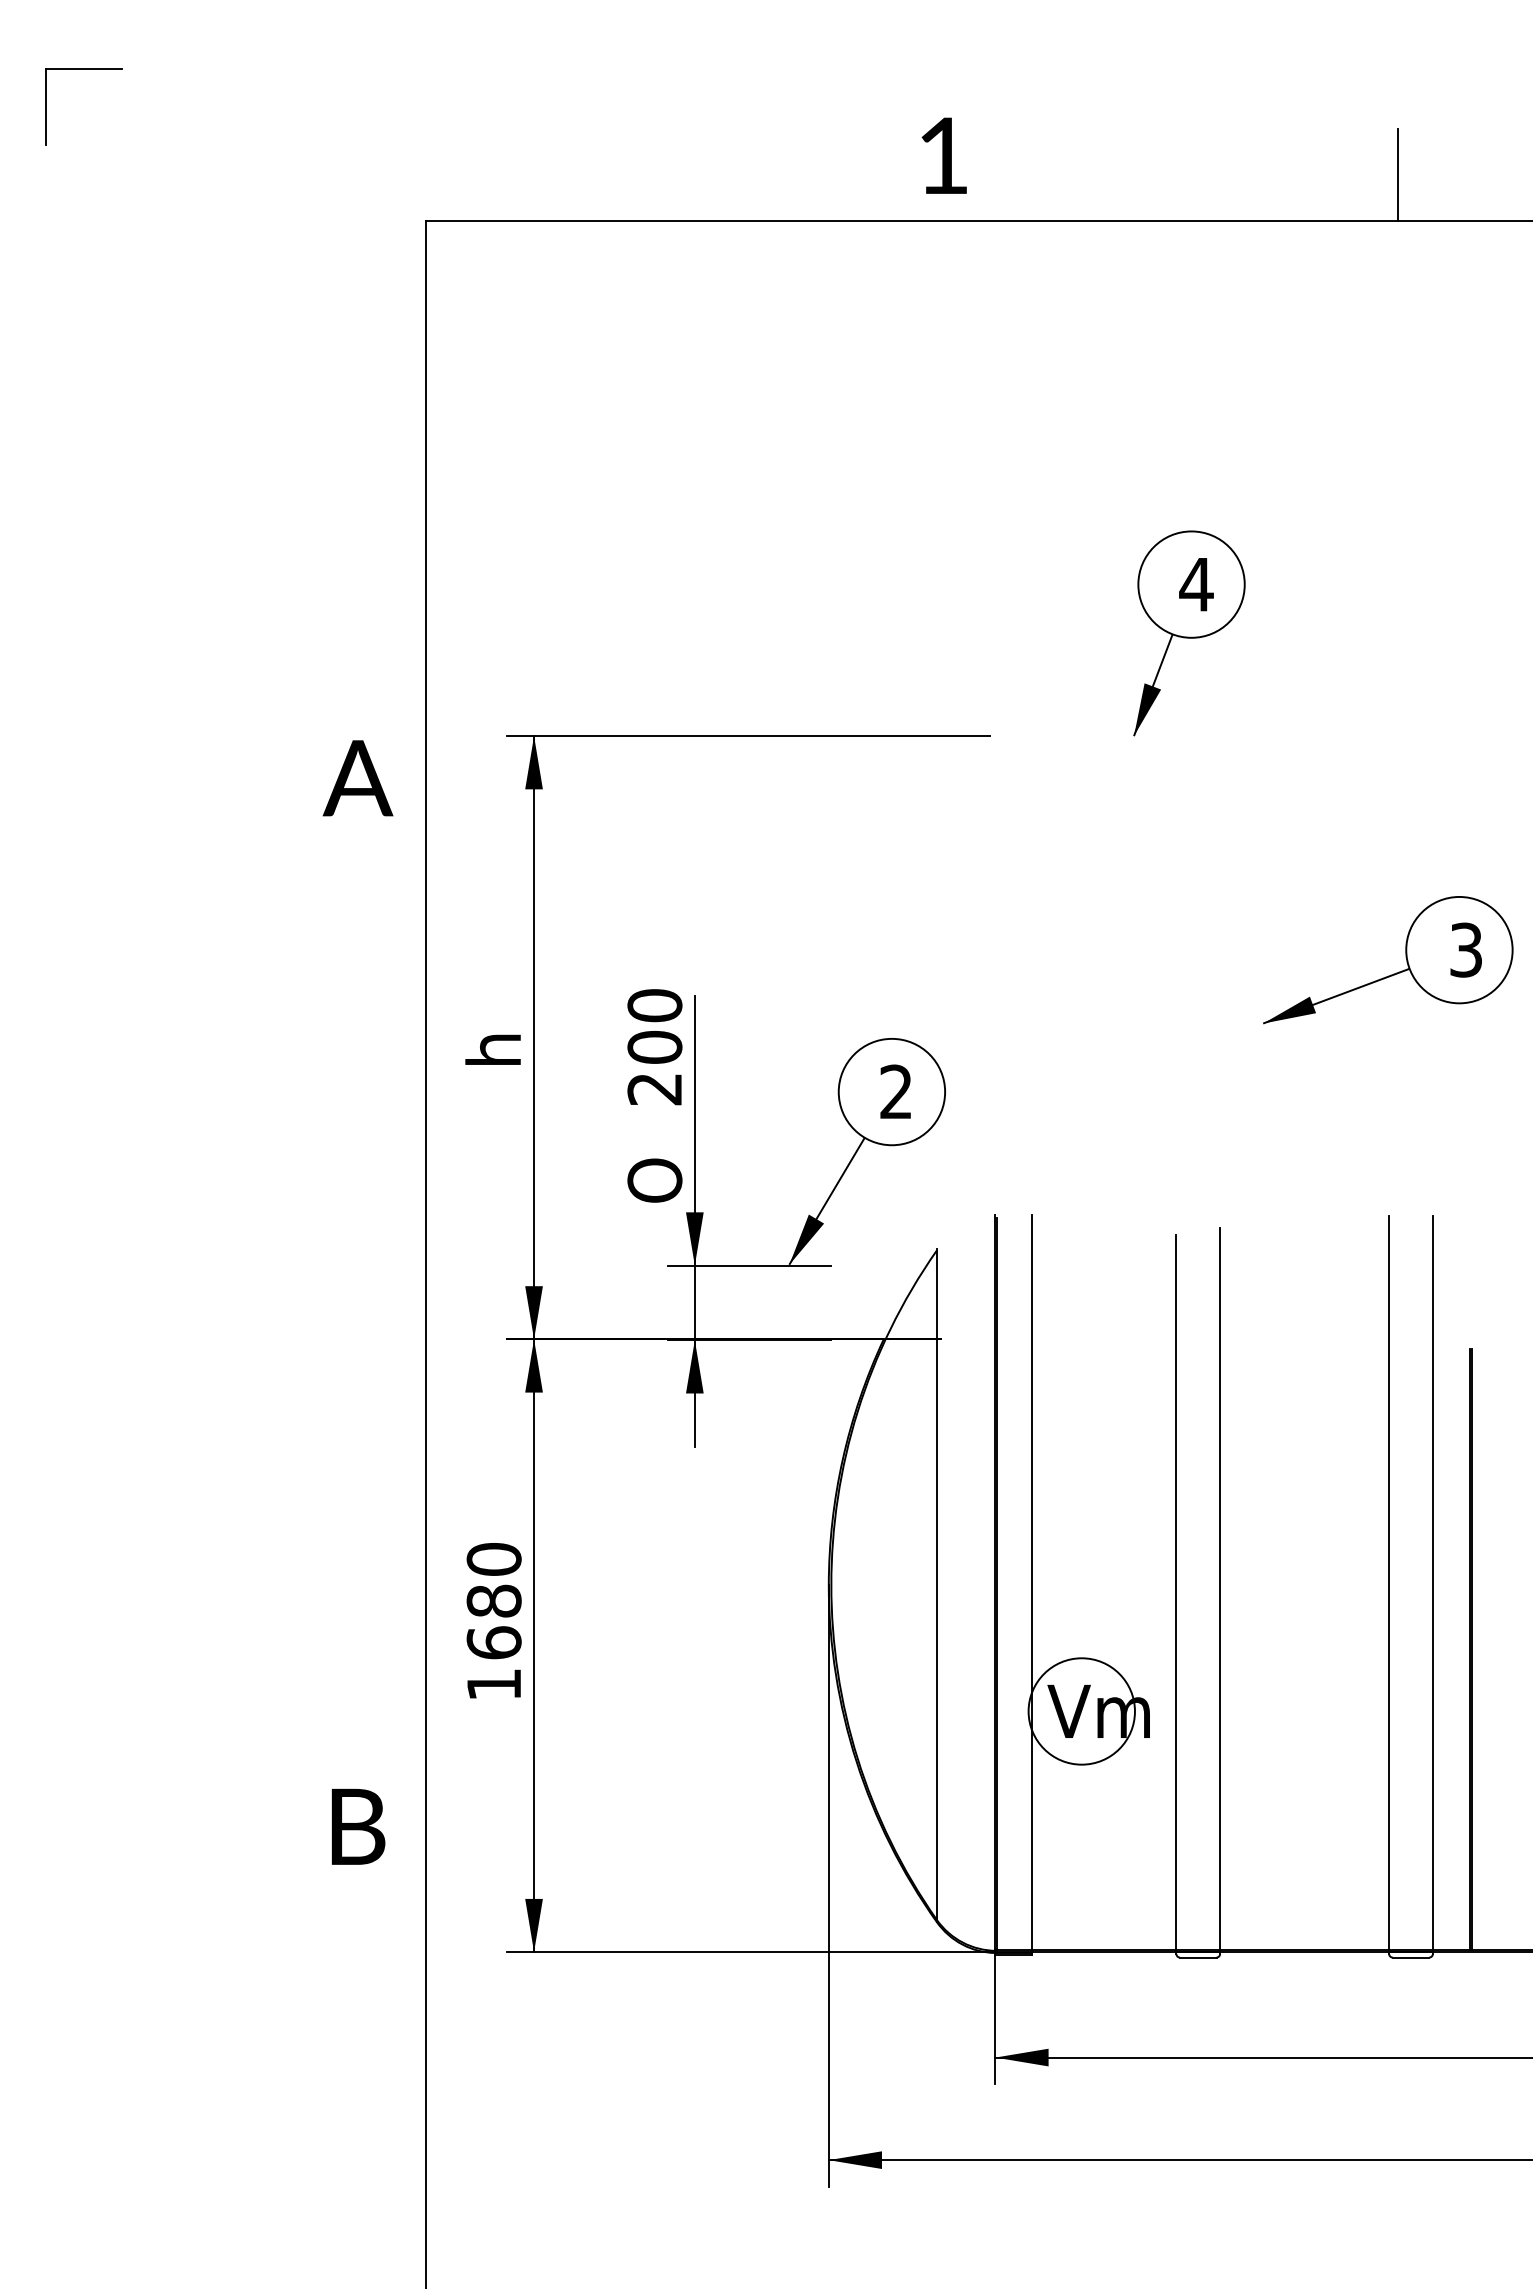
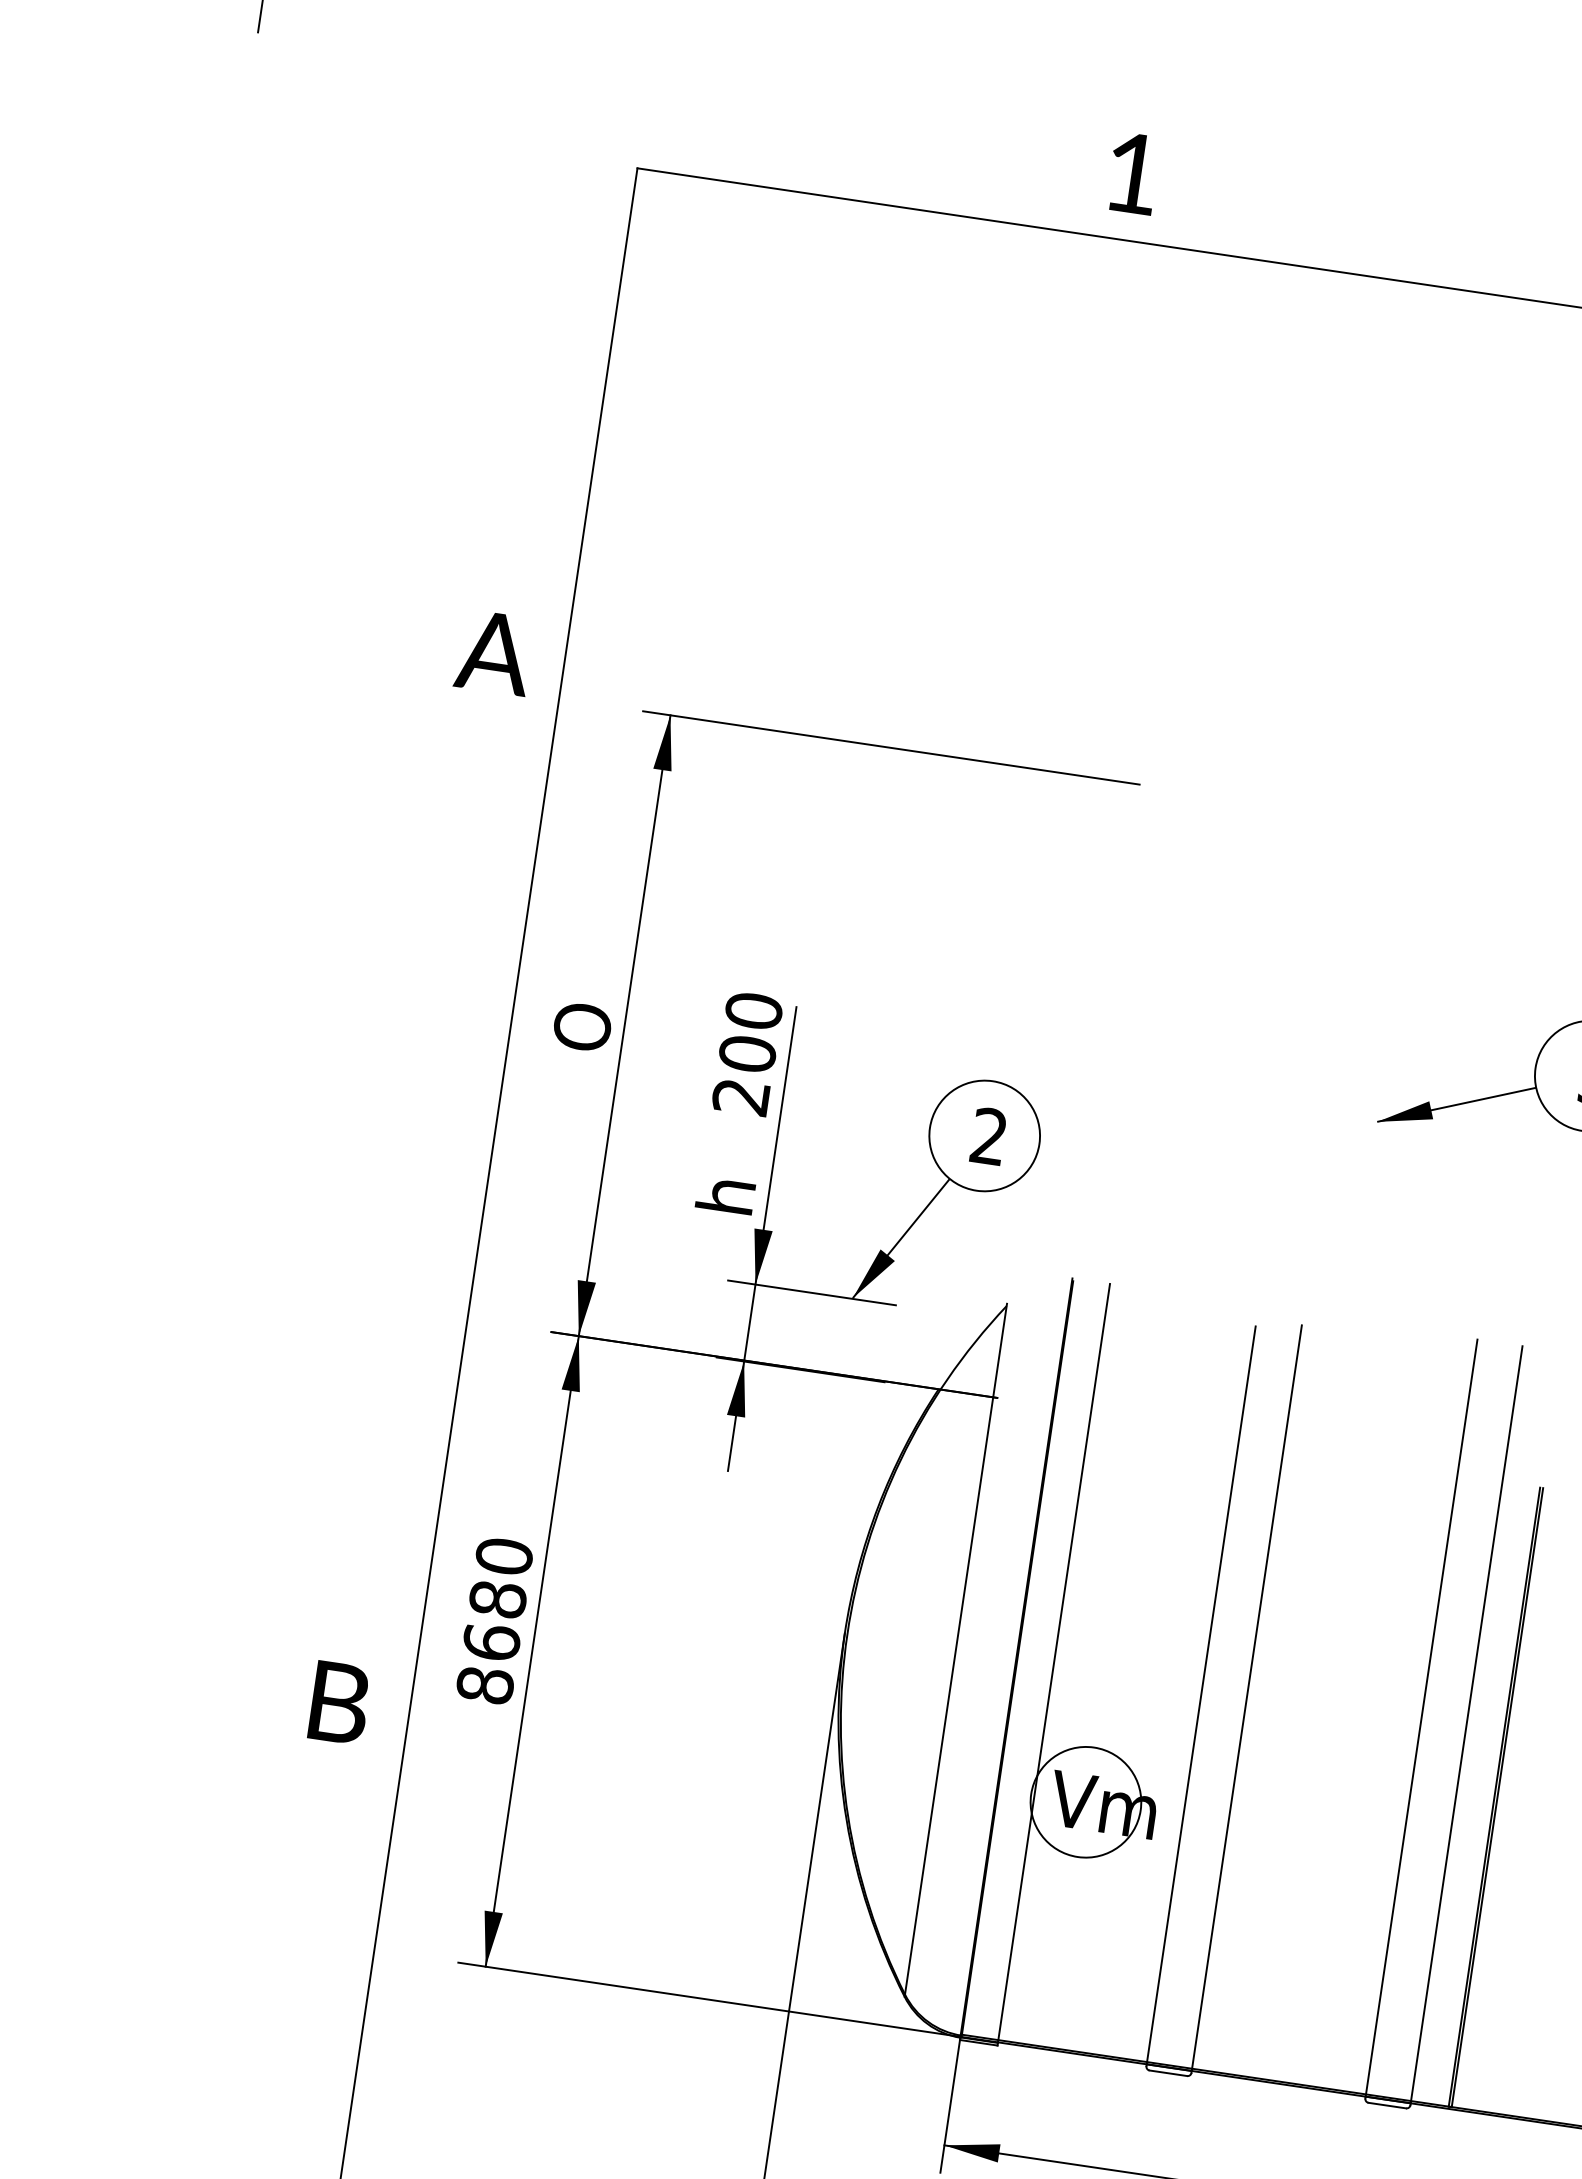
text: (943, 155) -> (1132, 172), moved
part: (1189, 633) -> (1360, 709), removed
text: (357, 778) -> (494, 652), moved
text: (493, 1045) -> (581, 1027), h -> O
text: (654, 1180) -> (726, 1190), O -> h
text: (493, 1684) -> (484, 1685), 1680 -> 8680
text: (358, 1826) -> (340, 1702), moved

